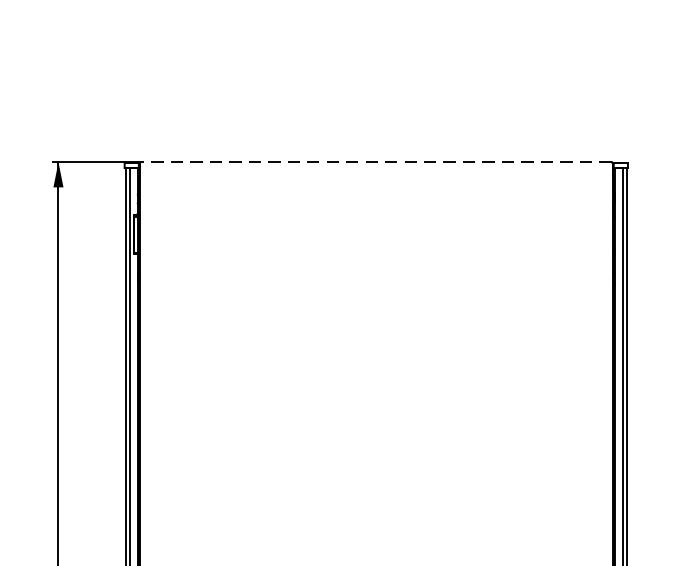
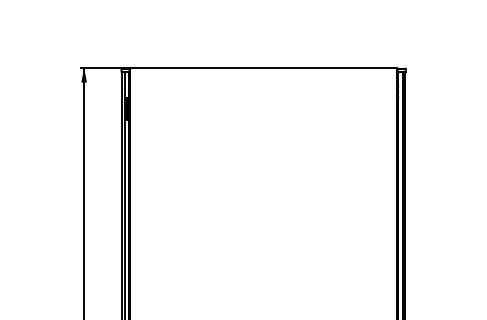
line: (376, 162) -> (263, 68), dashed -> solid

